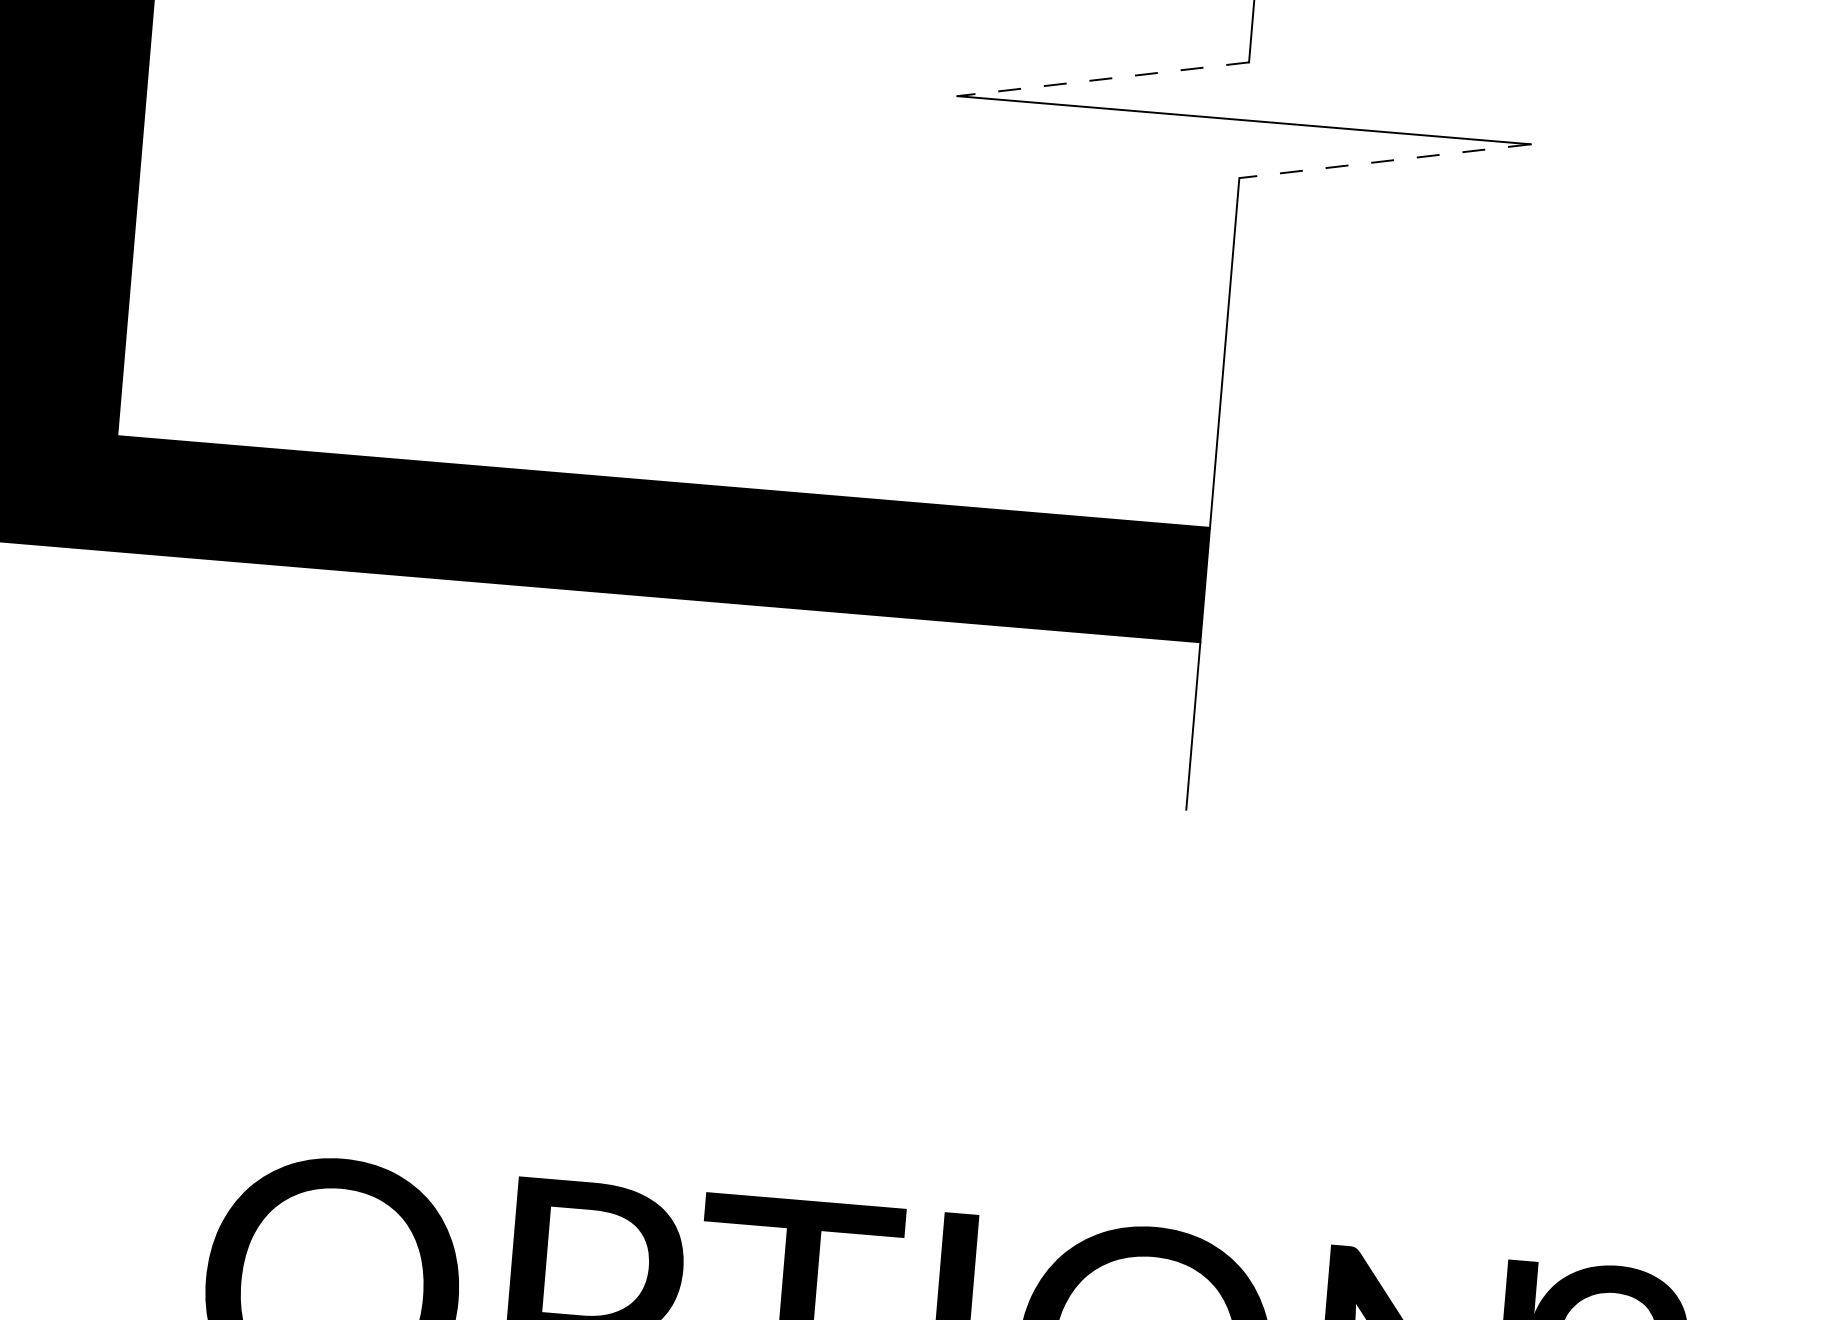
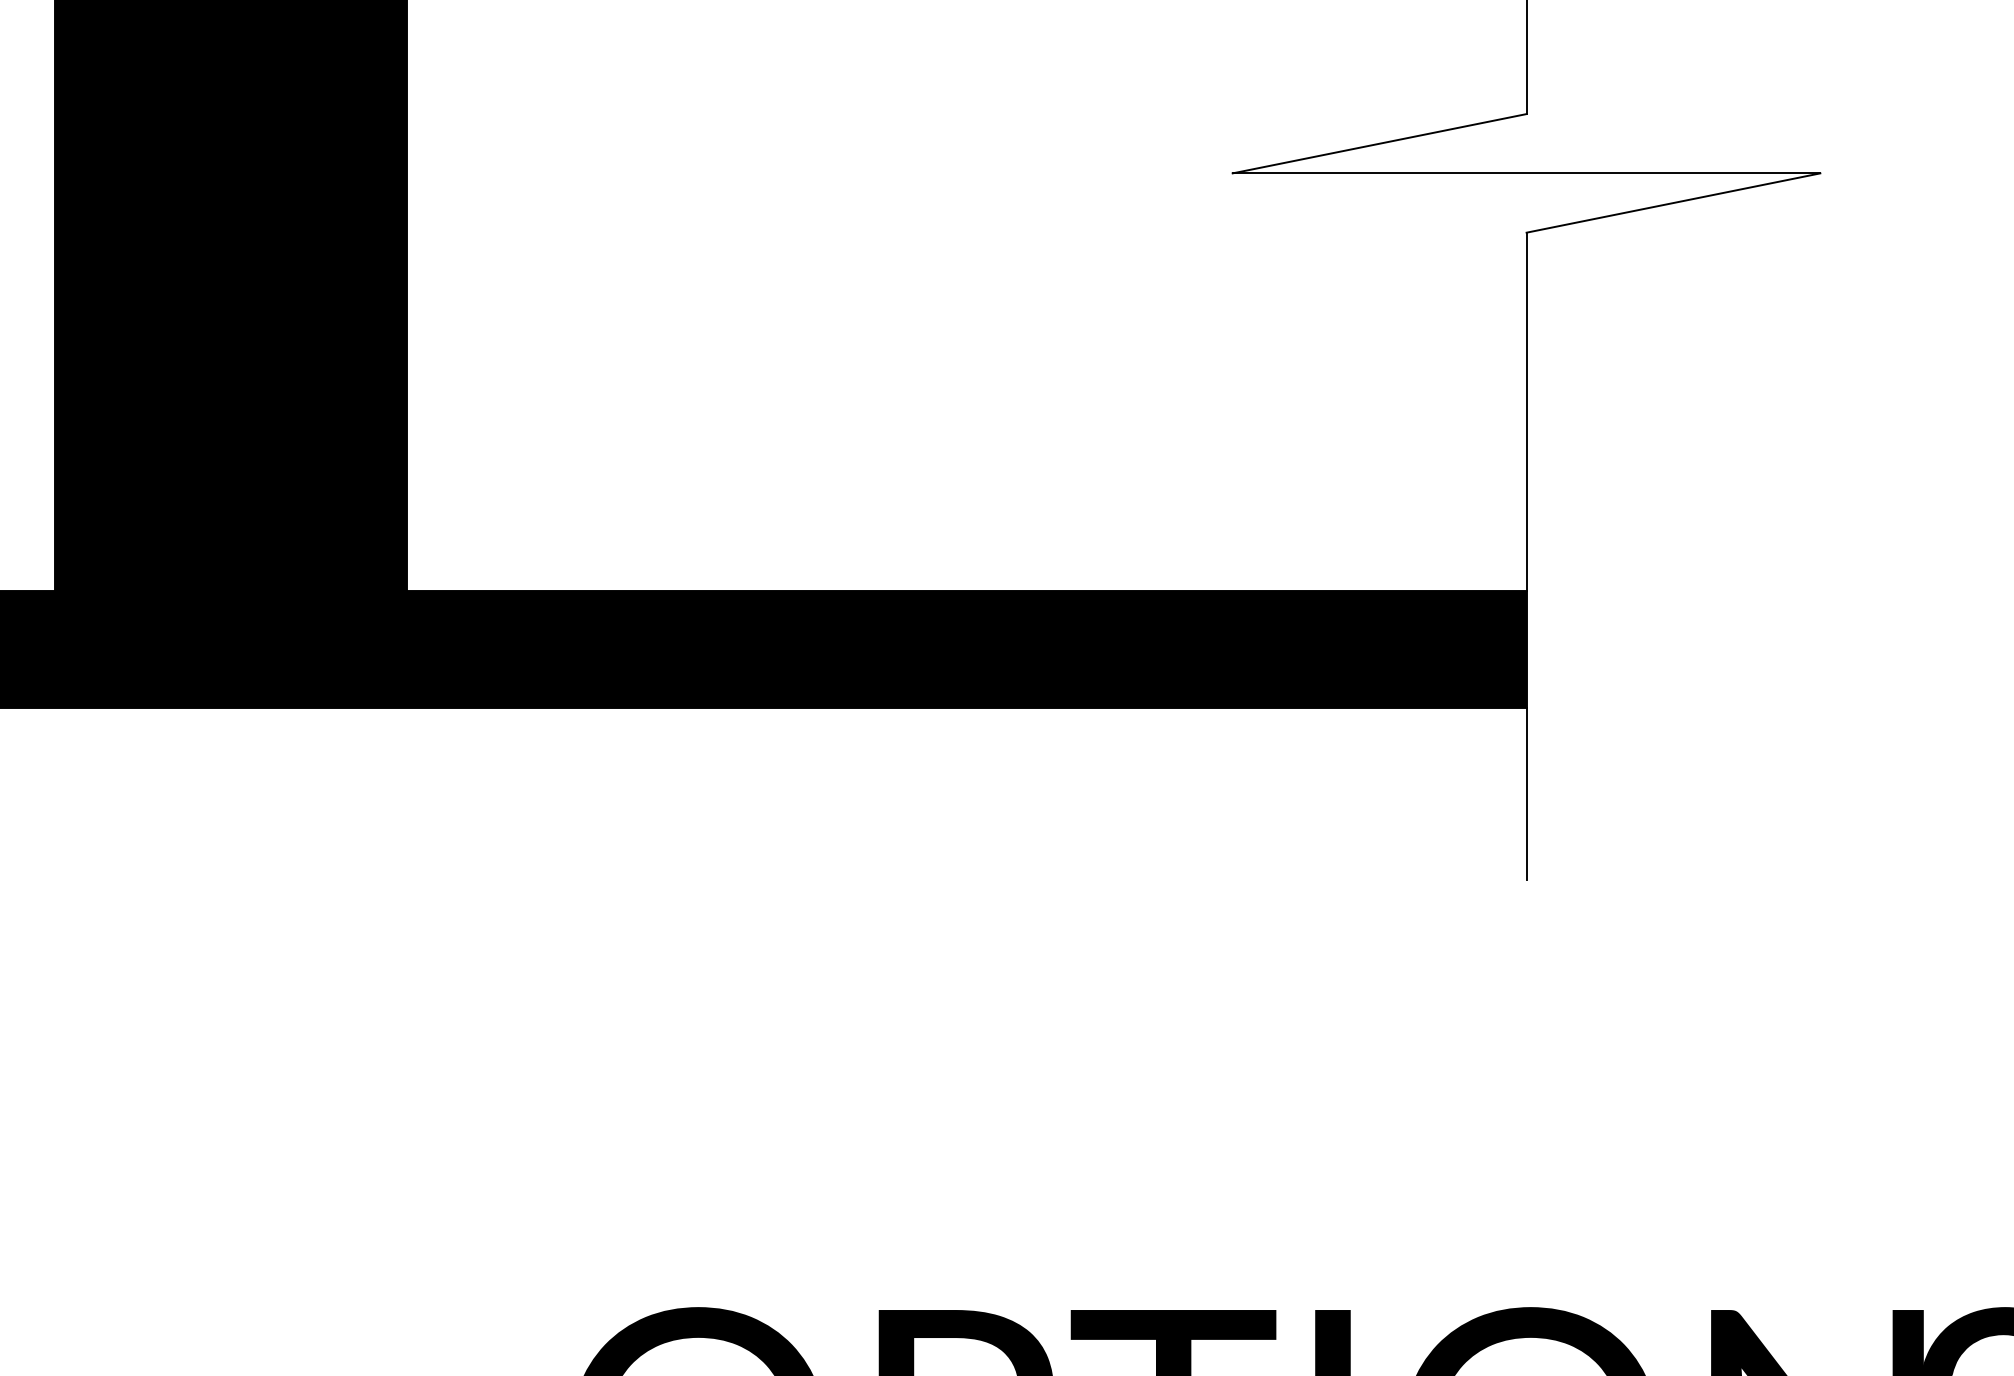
line: (1103, 79) -> (1379, 143), dashed -> solid
line: (1385, 161) -> (1673, 203), dashed -> solid

